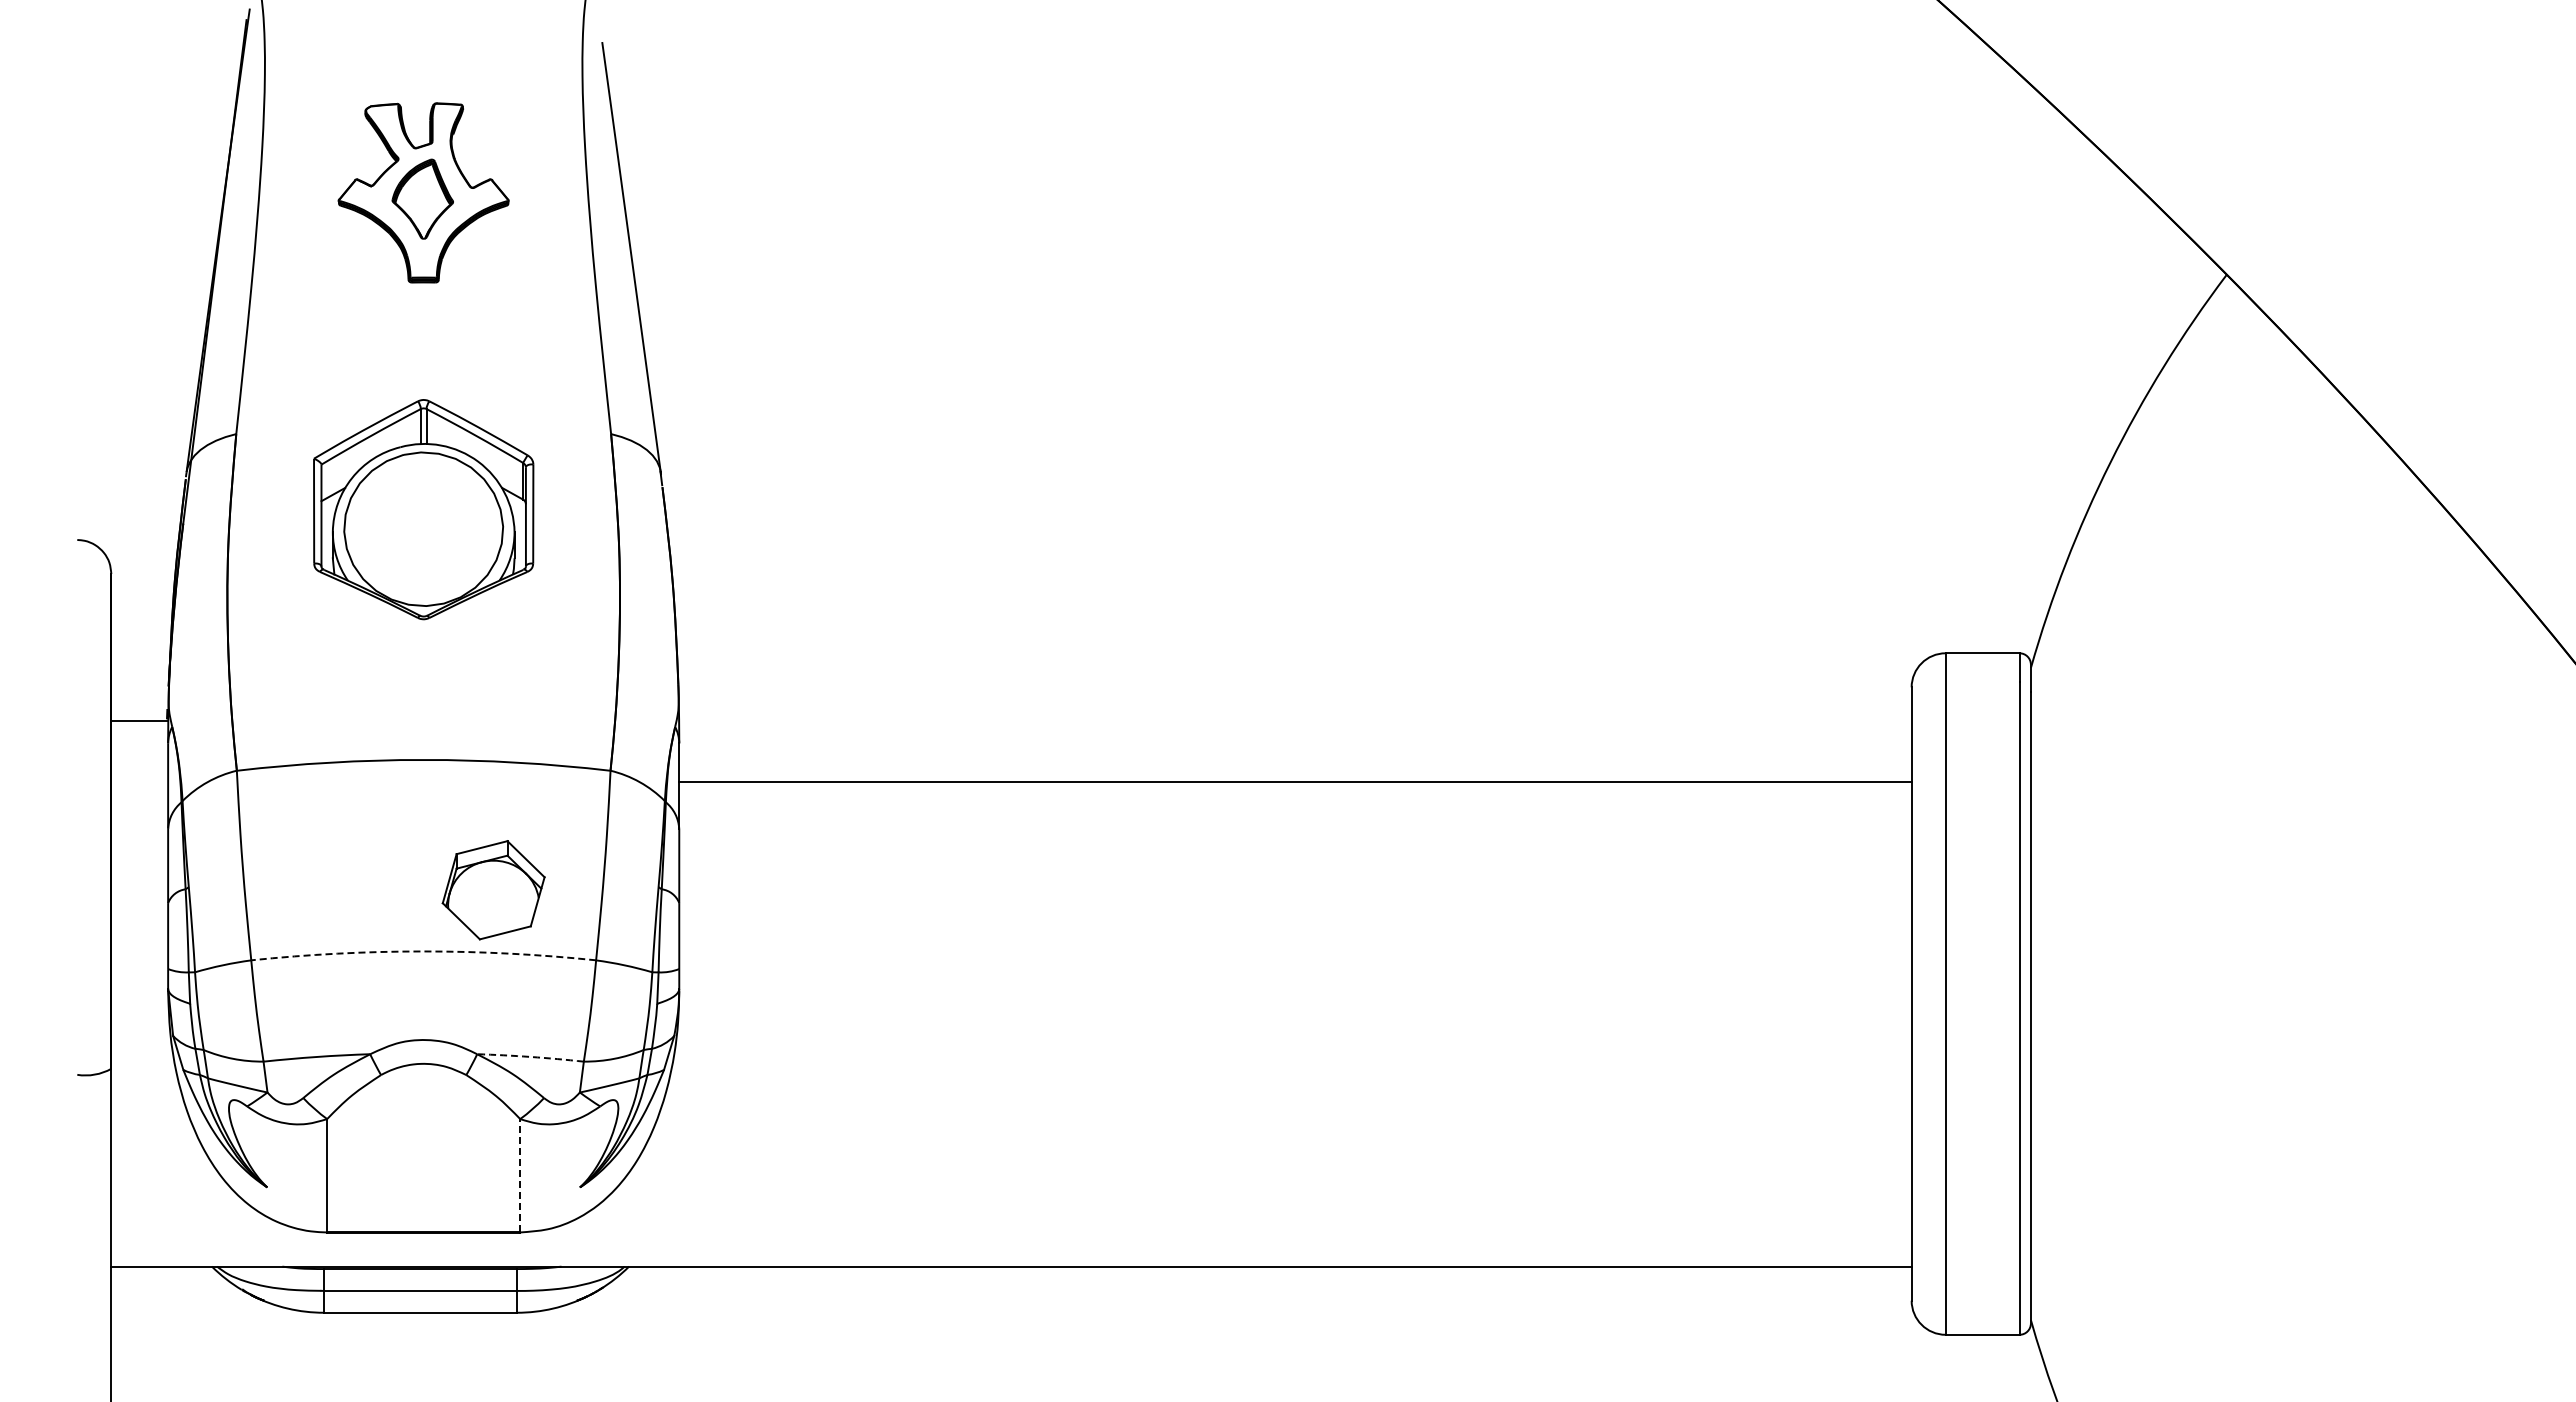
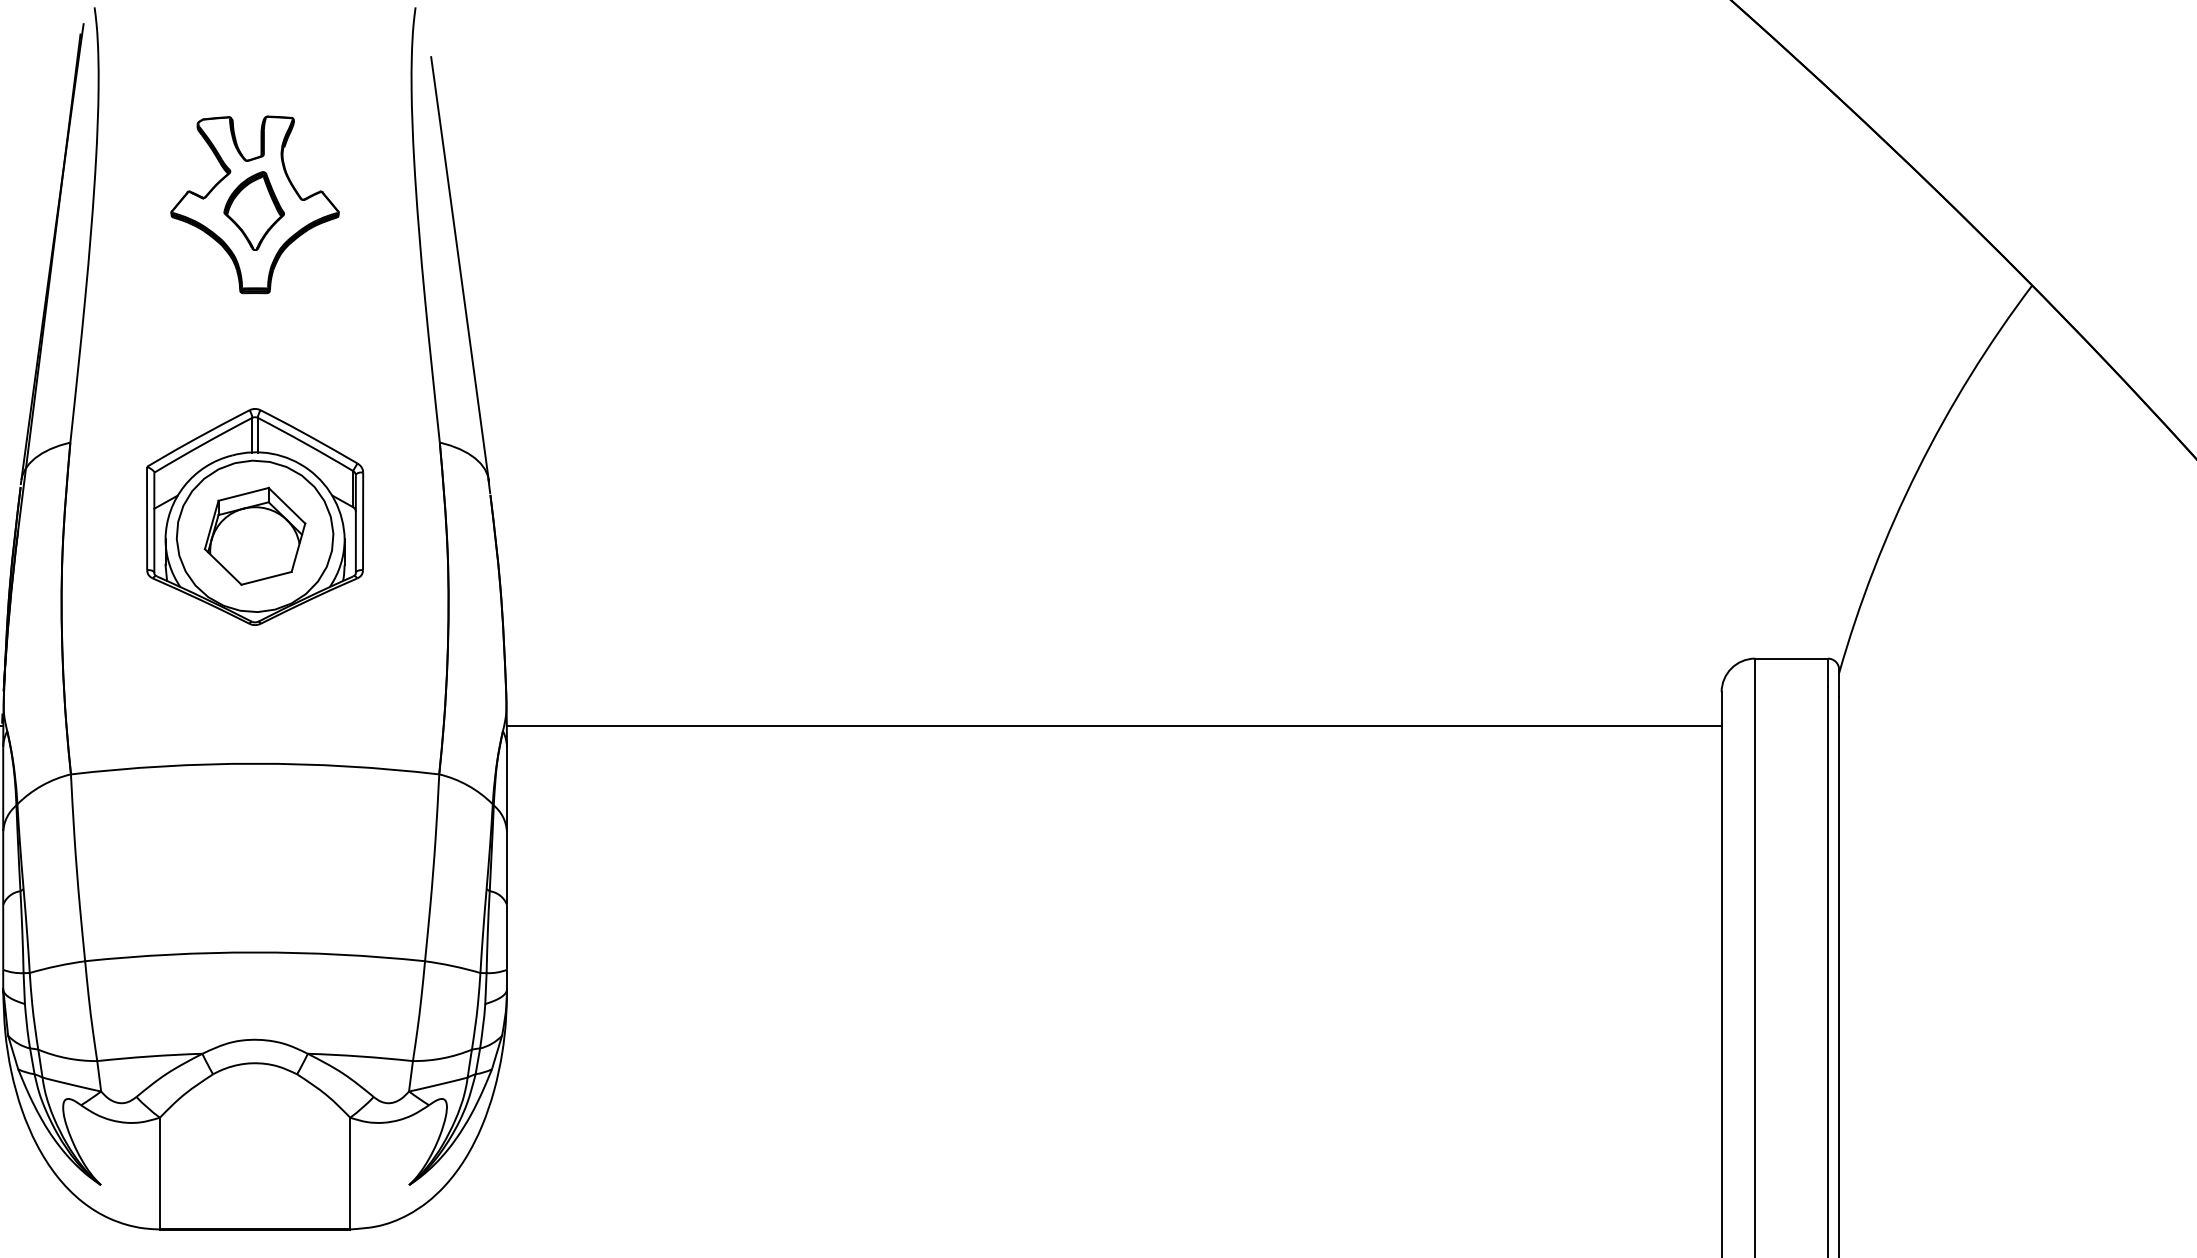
line: (1295, 782) -> (1114, 725), moved
part: (493, 890) -> (254, 536), moved
arc: (423, 951) -> (254, 952), dashed -> solid
arc: (530, 1056) -> (360, 1056), dashed -> solid
line: (520, 1175) -> (350, 1173), dashed -> solid

